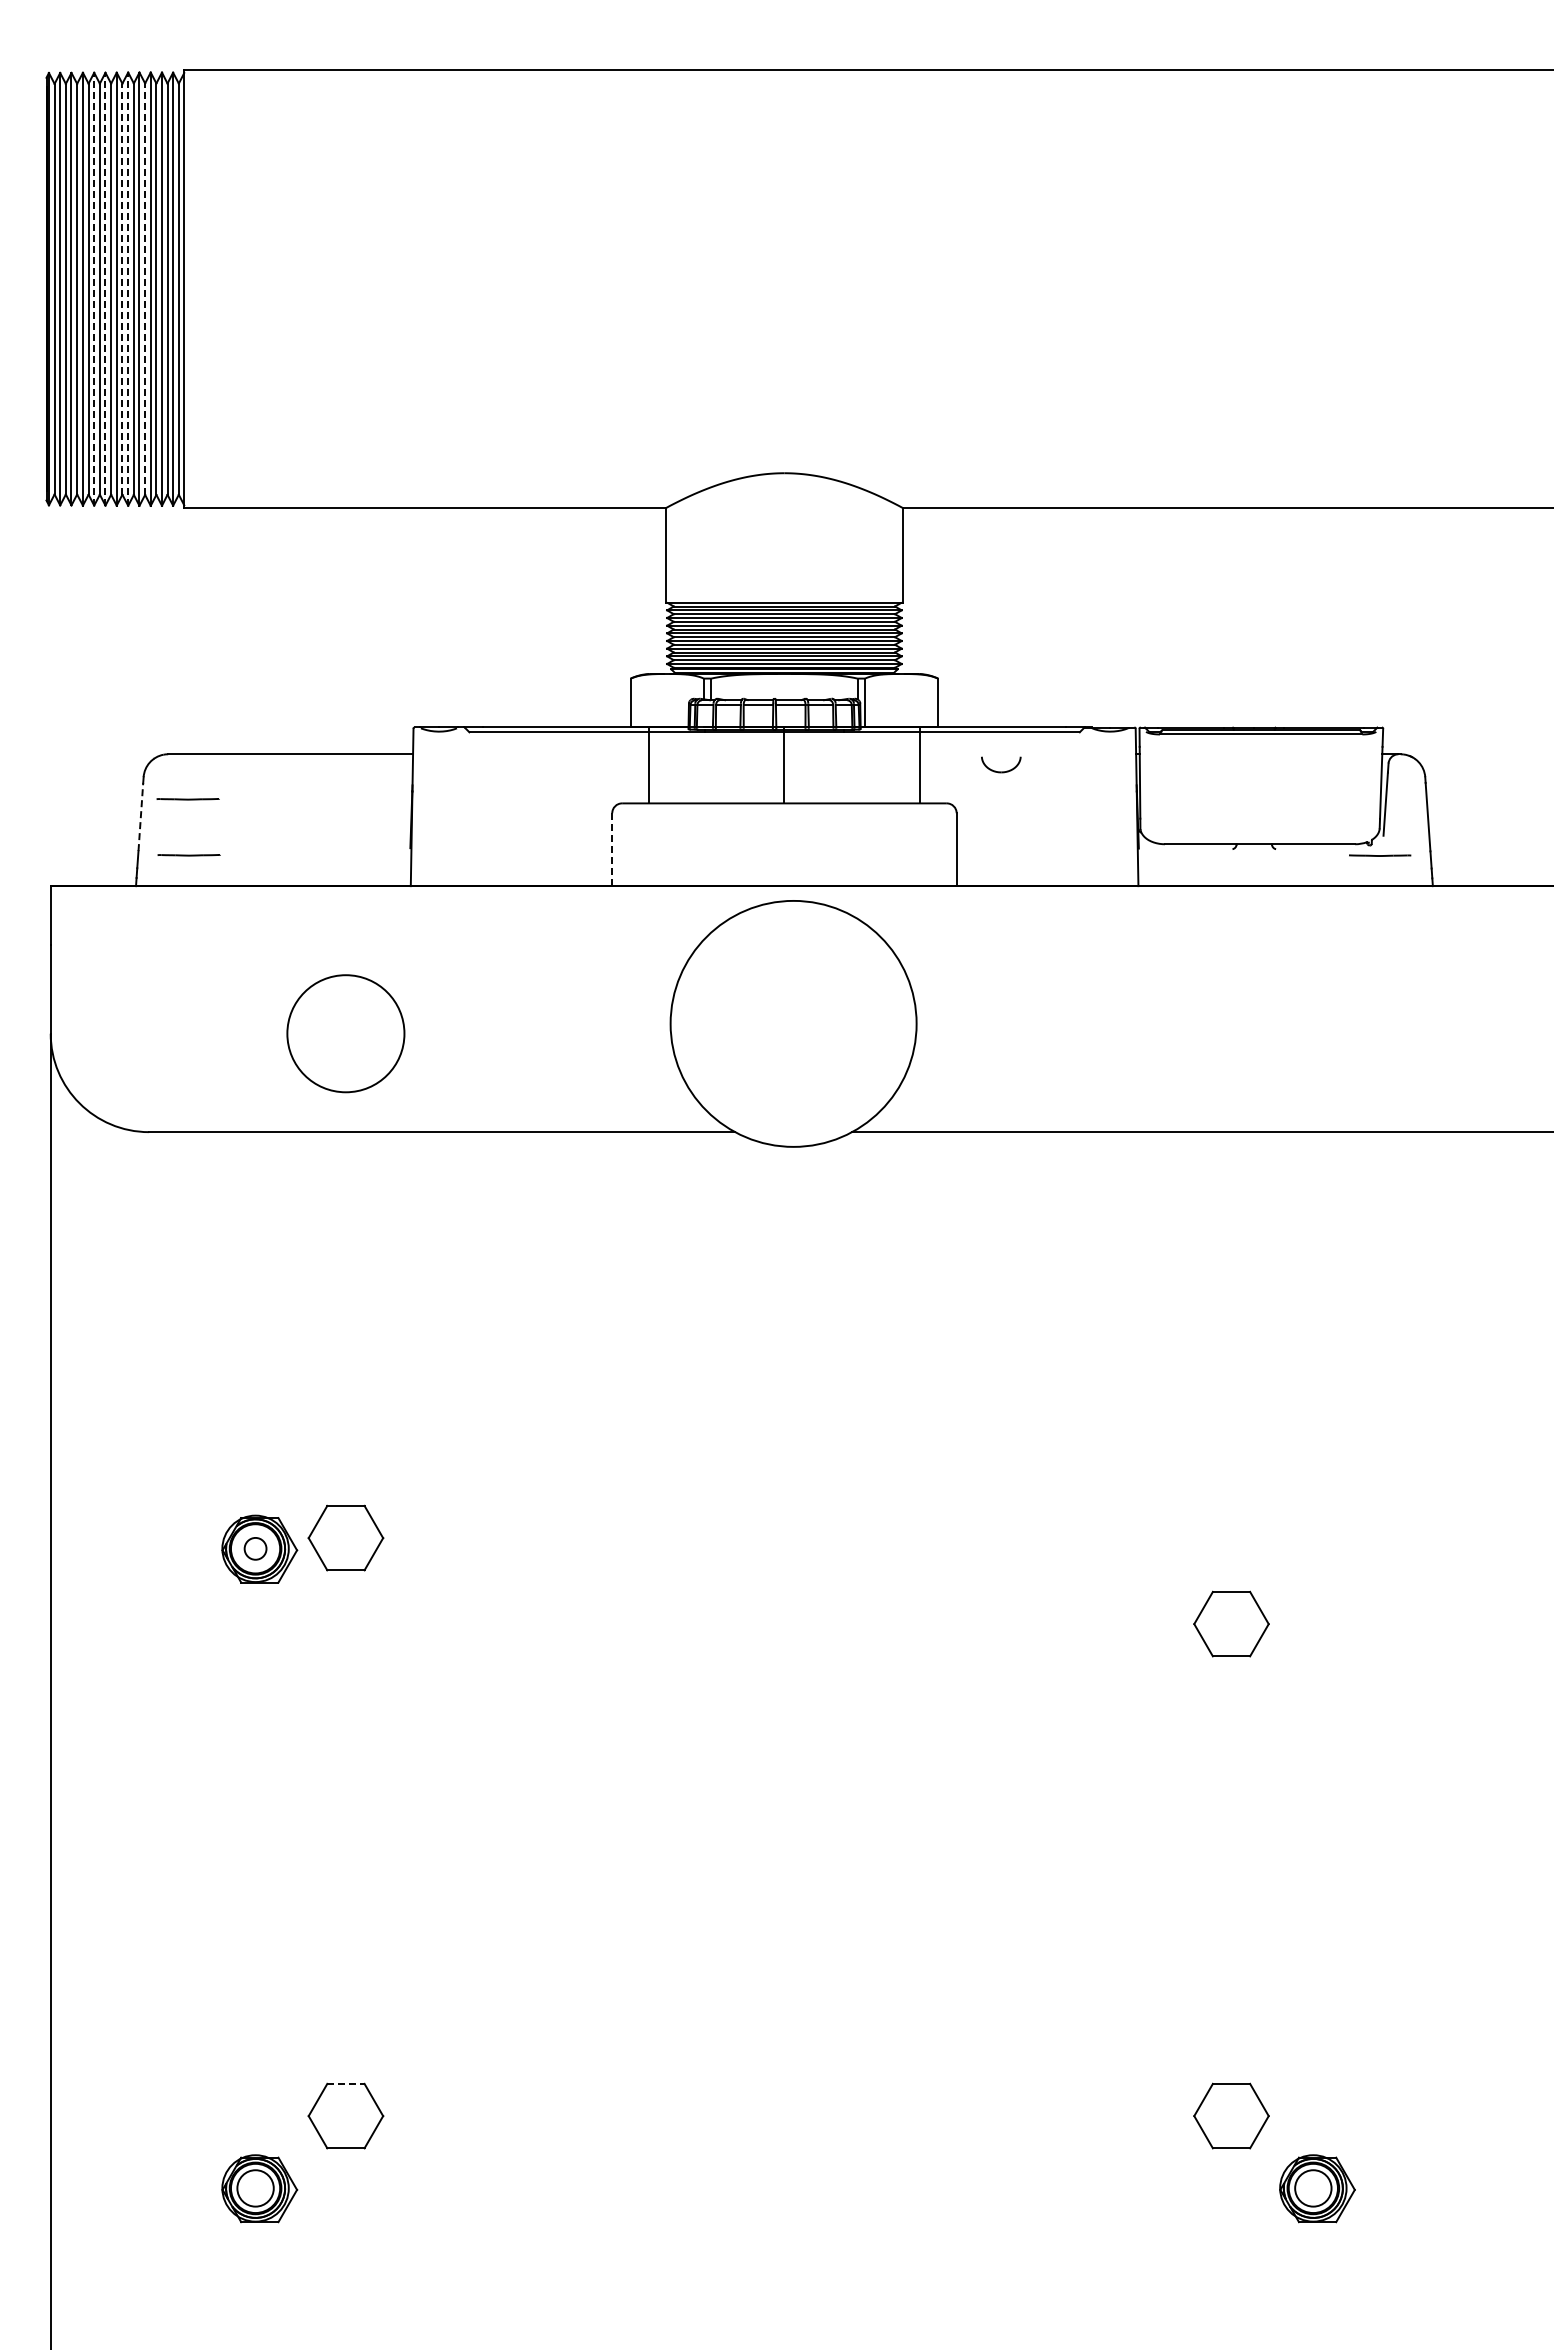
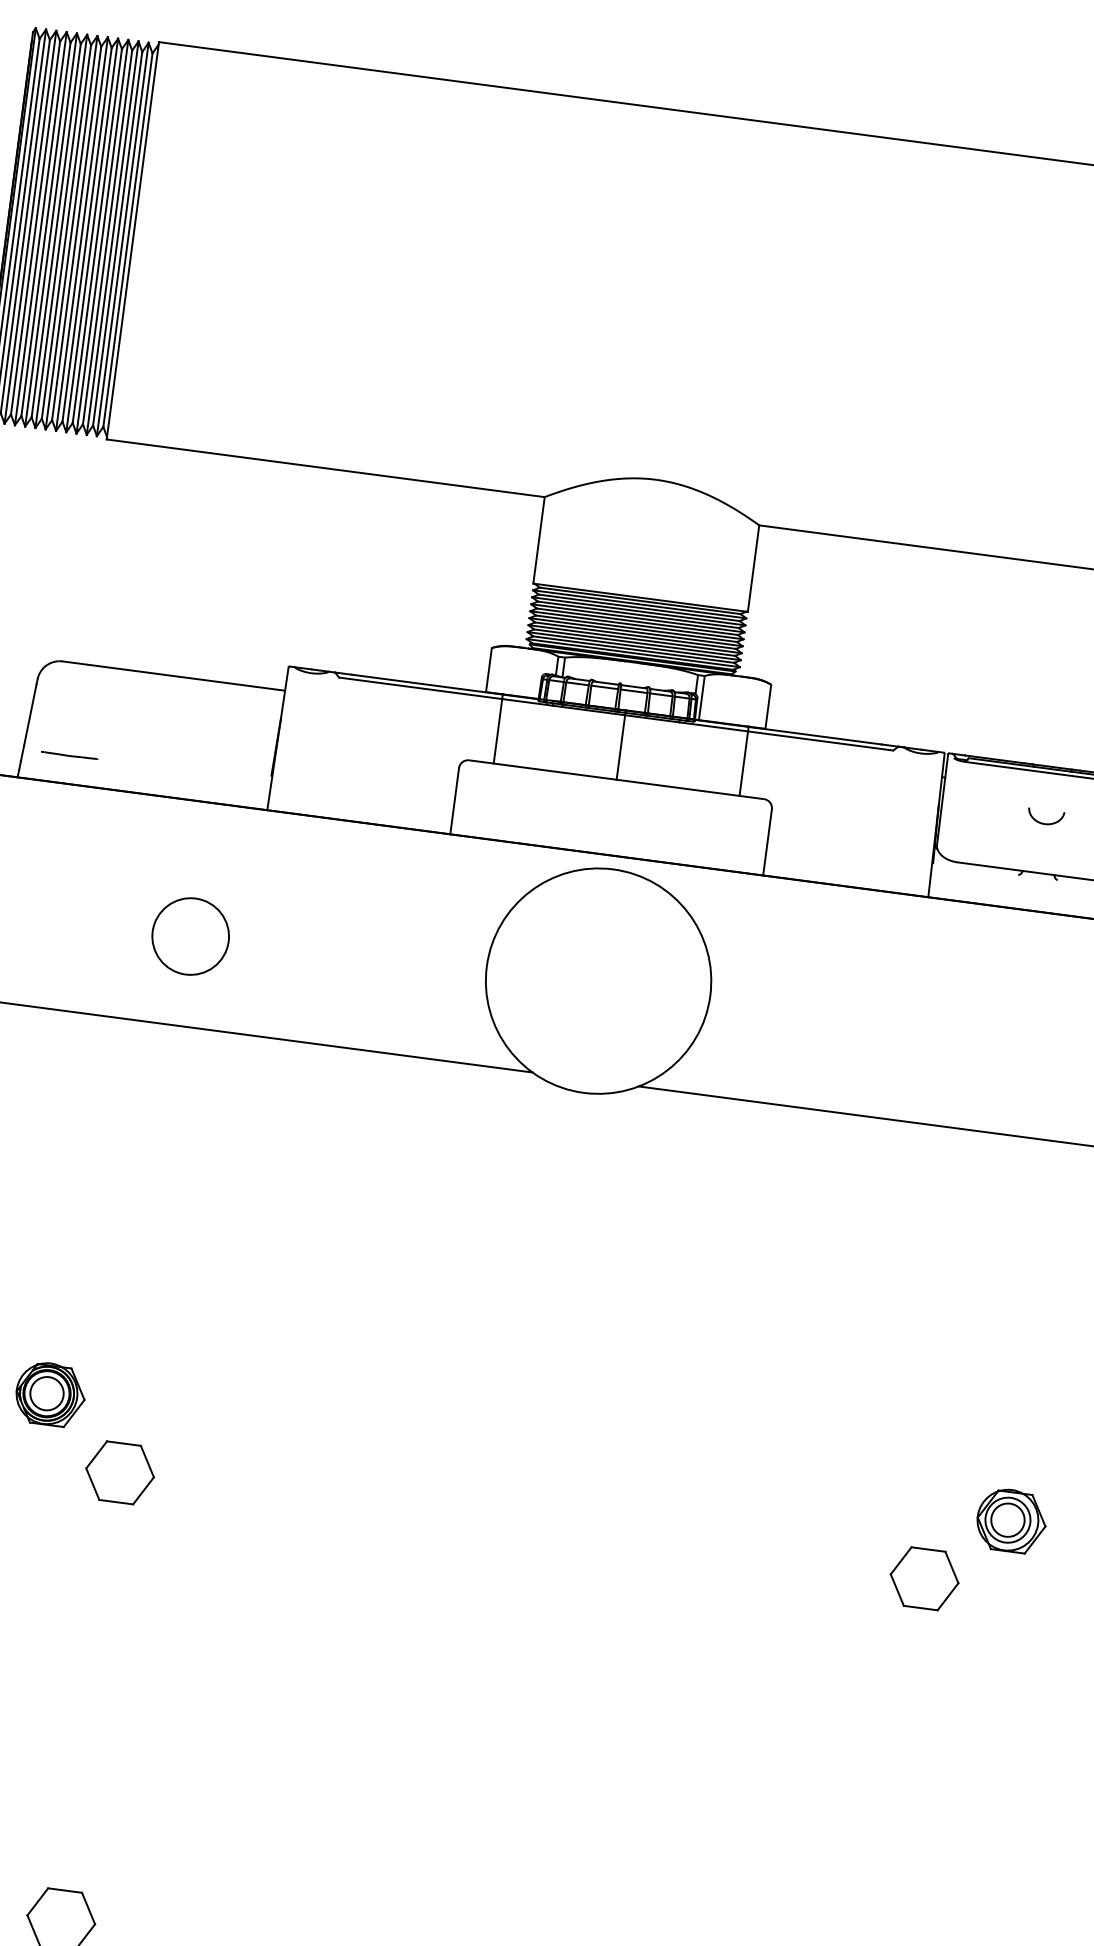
line: (94, 288) -> (51, 229), dashed -> solid
line: (105, 288) -> (61, 230), dashed -> solid
line: (122, 289) -> (76, 233), dashed -> solid
line: (128, 289) -> (82, 234), dashed -> solid
line: (145, 289) -> (97, 236), dashed -> solid
part: (1001, 771) -> (1045, 823), moved
line: (187, 799) -> (74, 704), removed
line: (140, 816) -> (30, 714), dashed -> solid
line: (612, 849) -> (454, 801), dashed -> solid
circle: (345, 1033) -> (190, 936), size x0.71
part: (345, 1537) -> (119, 1472), moved
circle: (255, 1548) -> (46, 1393), size x1.67
part: (1317, 1548) -> (1011, 1520), added
line: (345, 2083) -> (64, 1890), dashed -> solid

